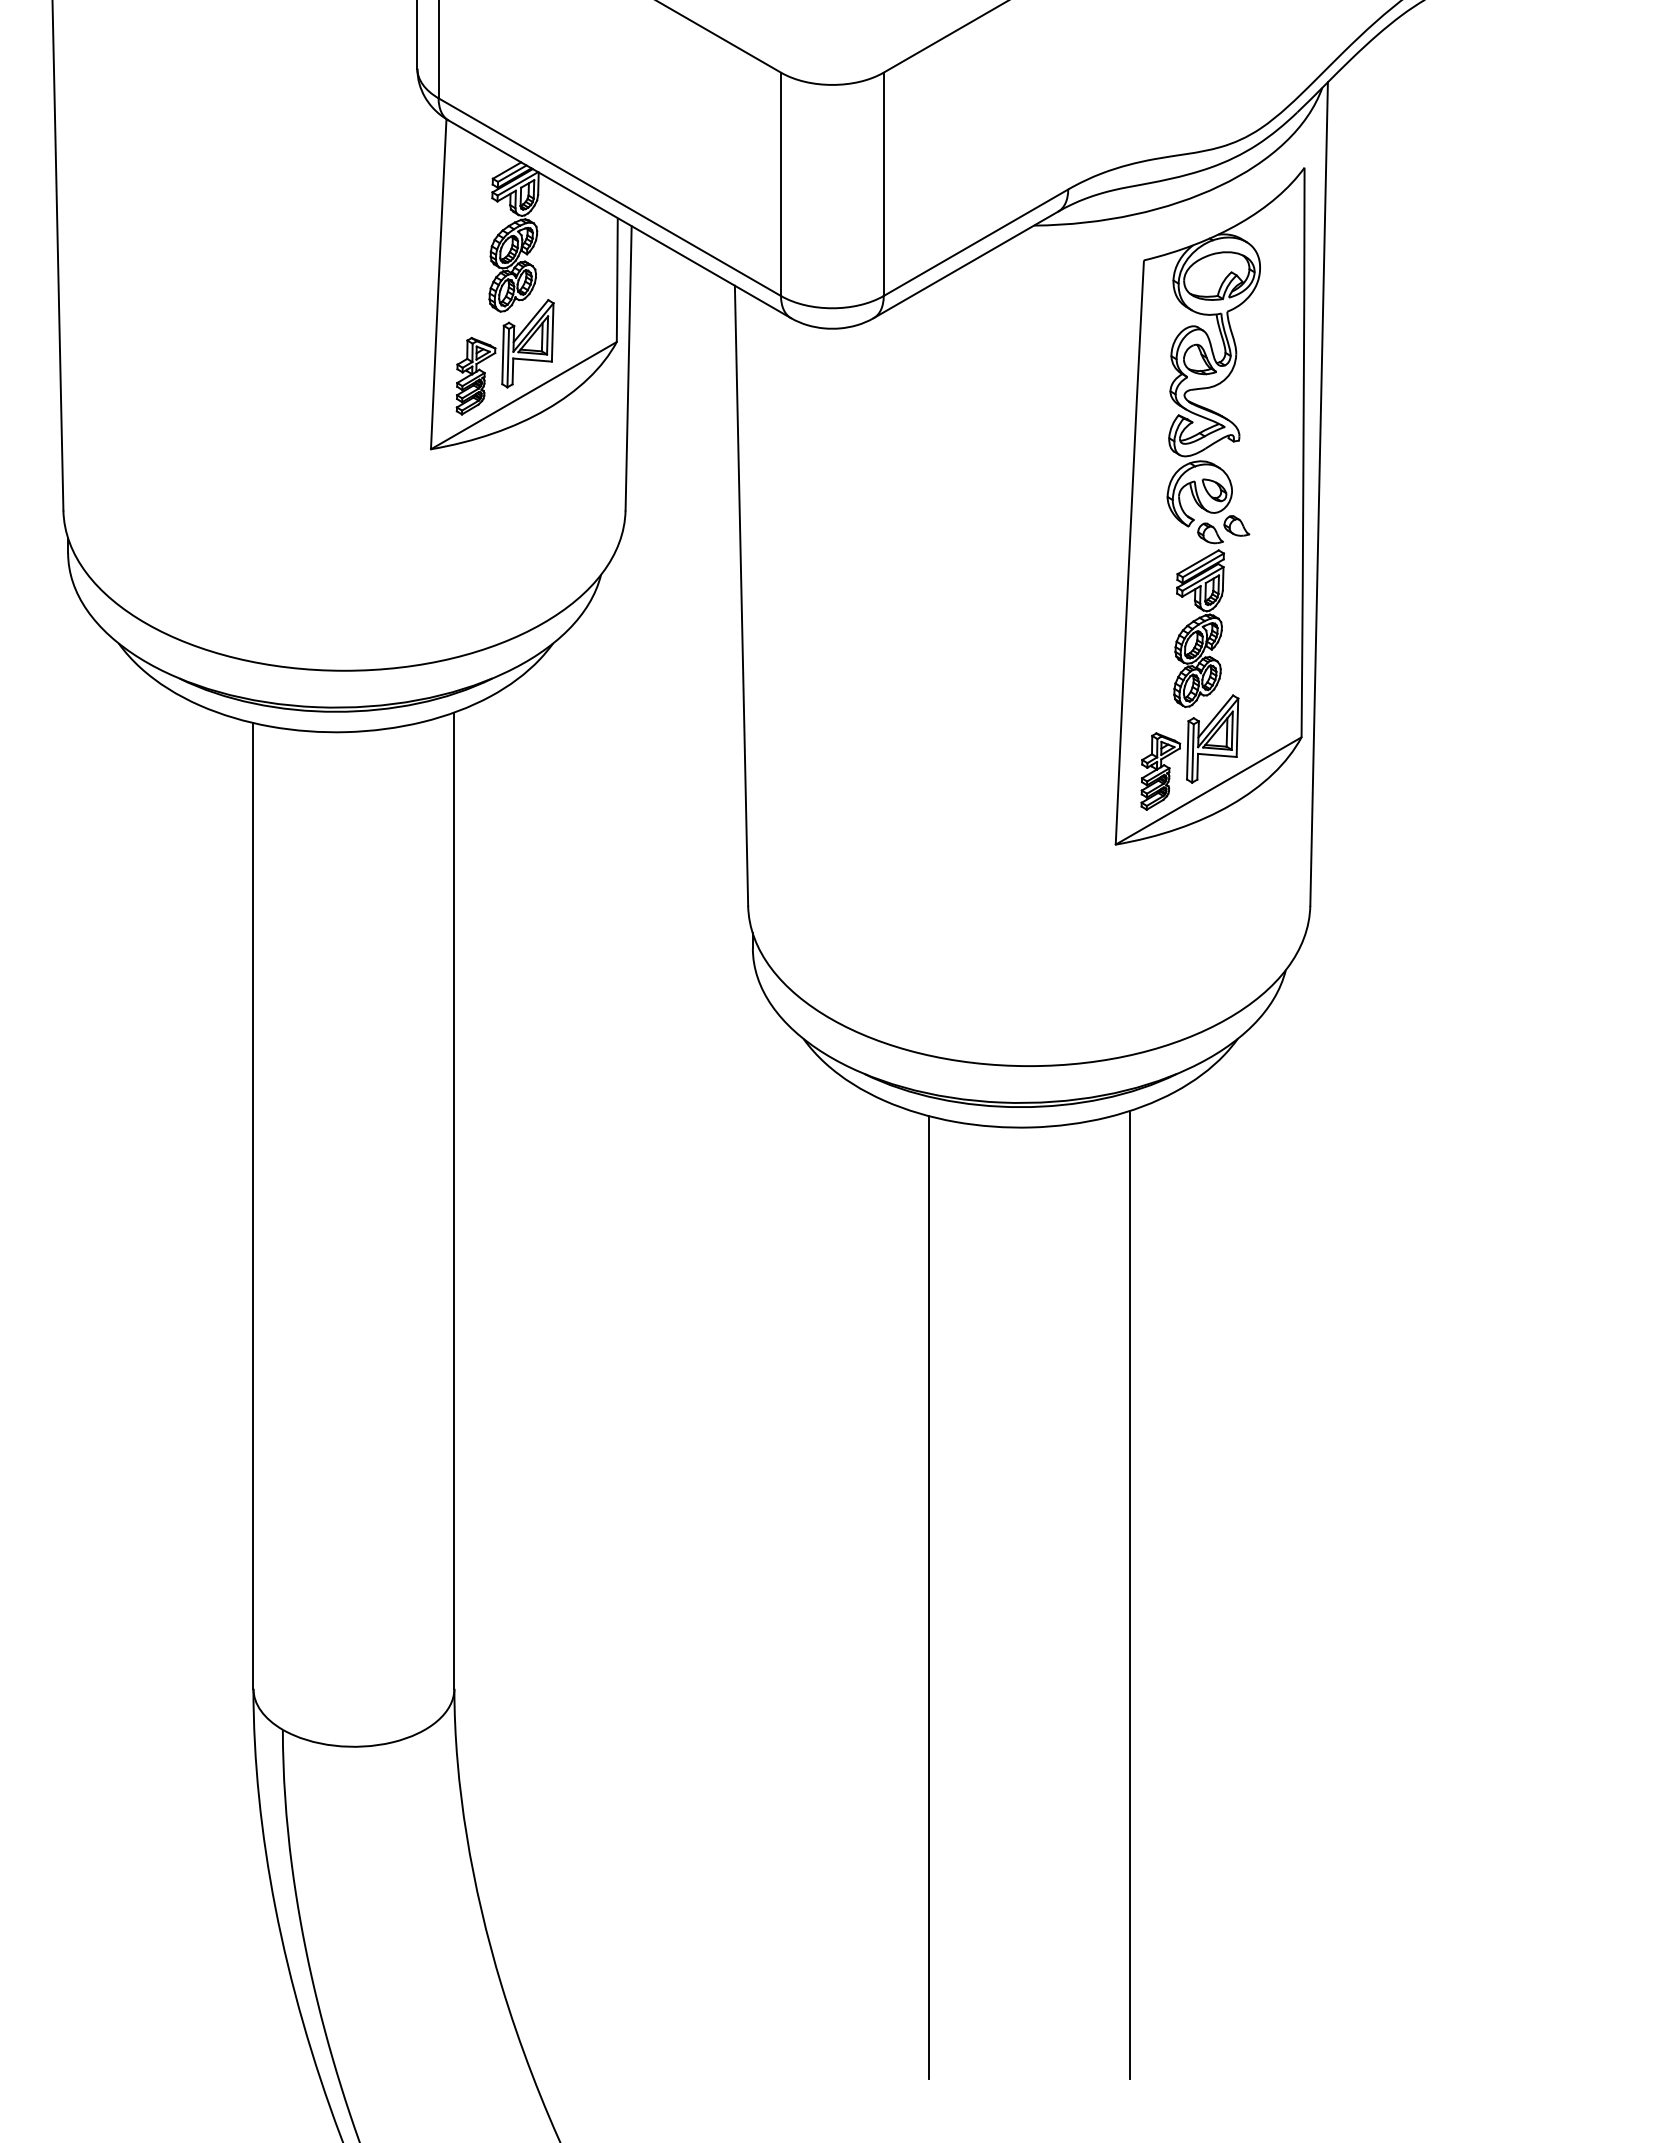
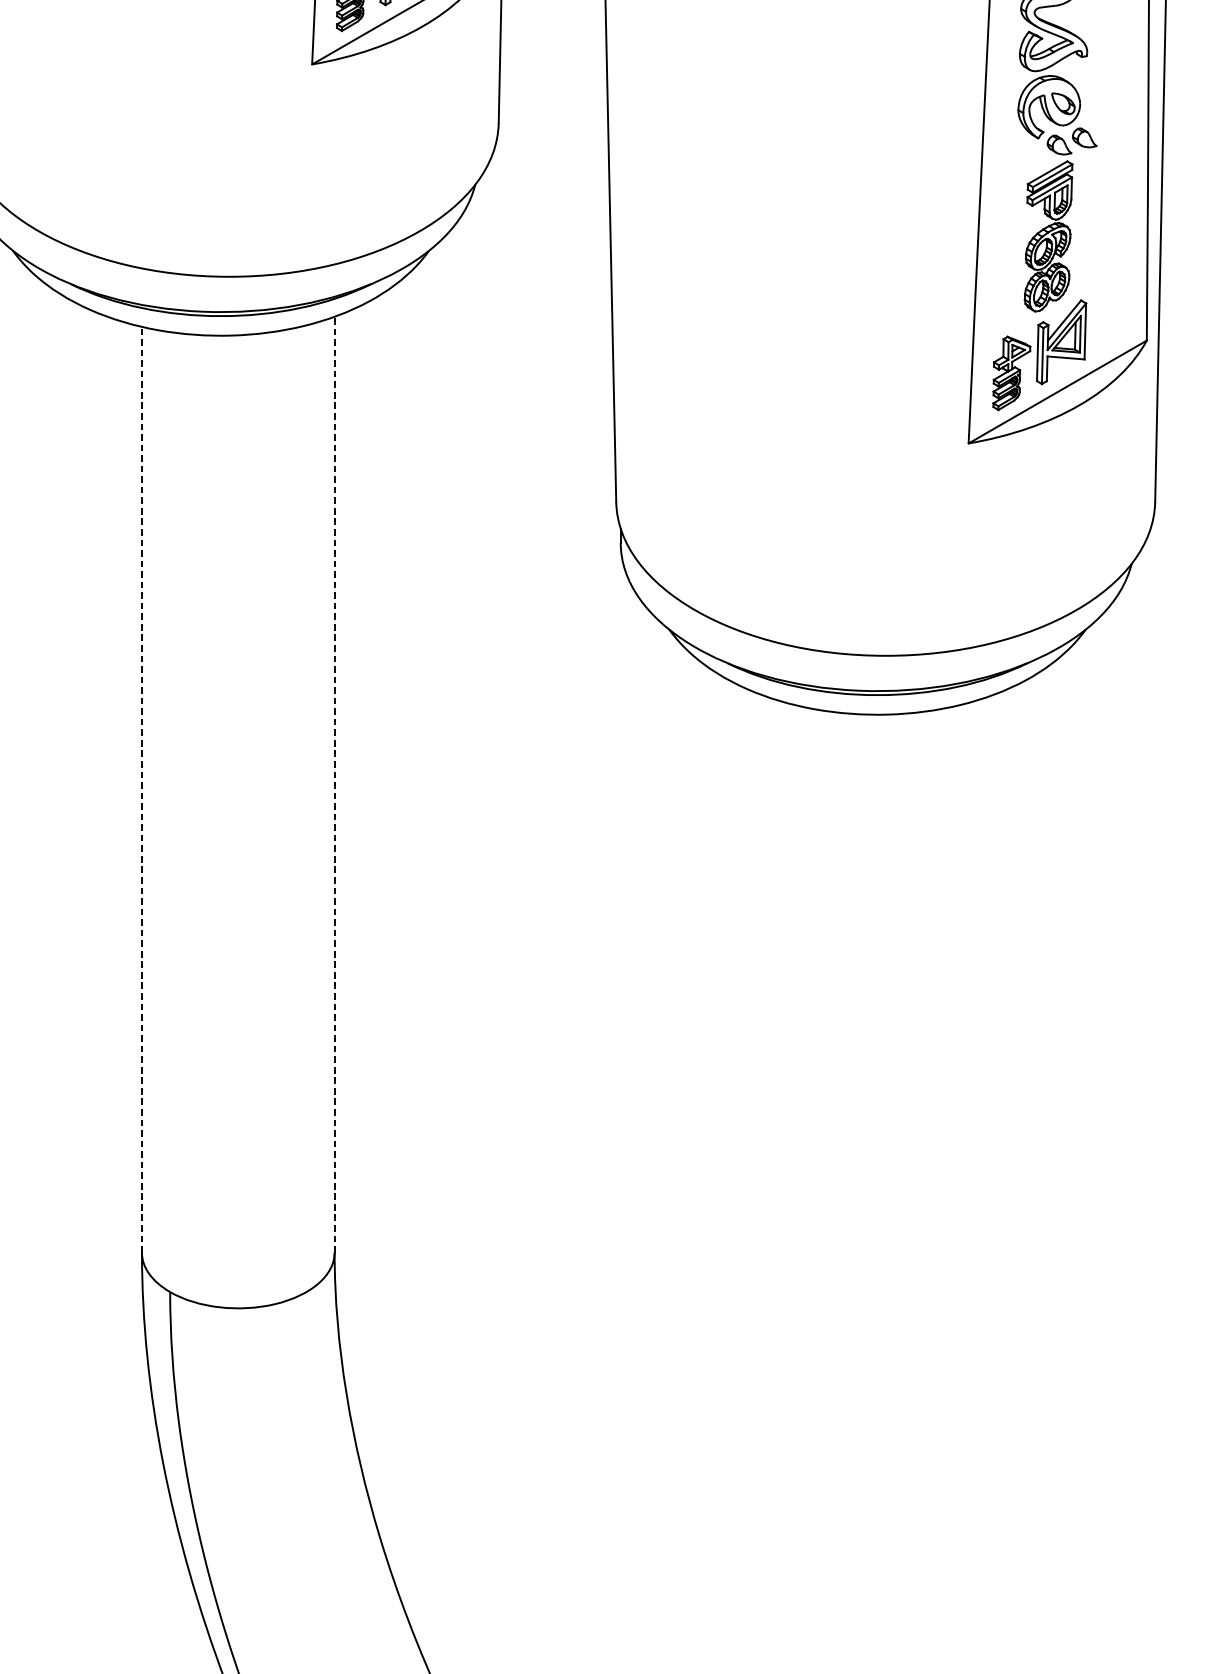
line: (454, 1200) -> (334, 784), solid -> dashed
line: (253, 1205) -> (142, 789), solid -> dashed
line: (1129, 1594) -> (981, 1162), removed
line: (928, 1597) -> (789, 1165), removed

